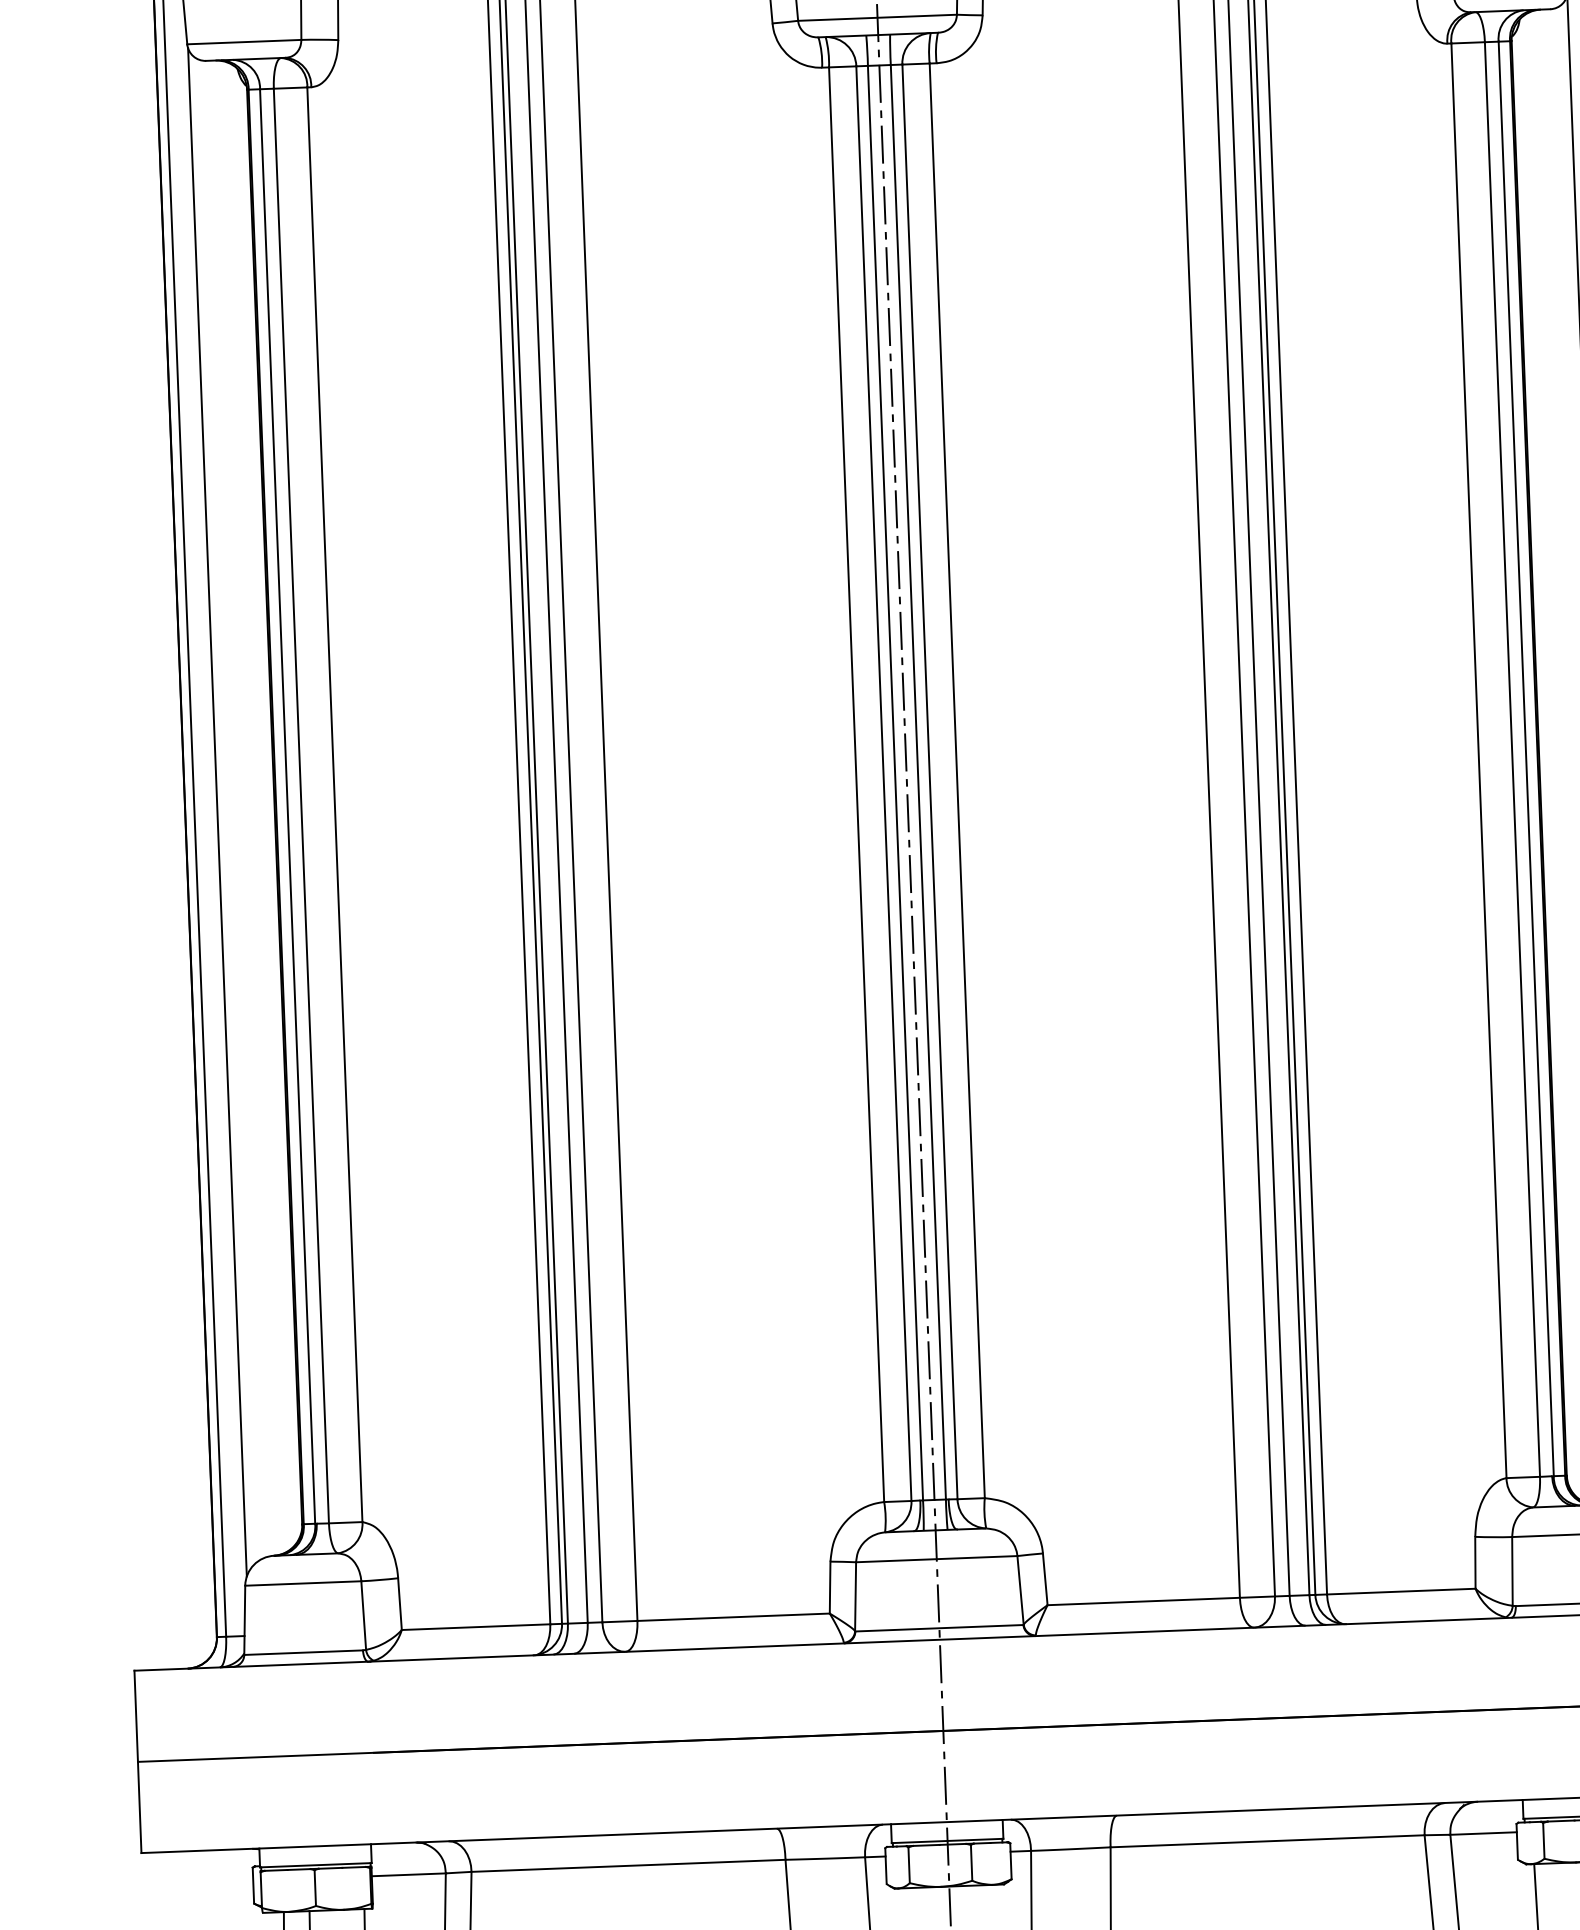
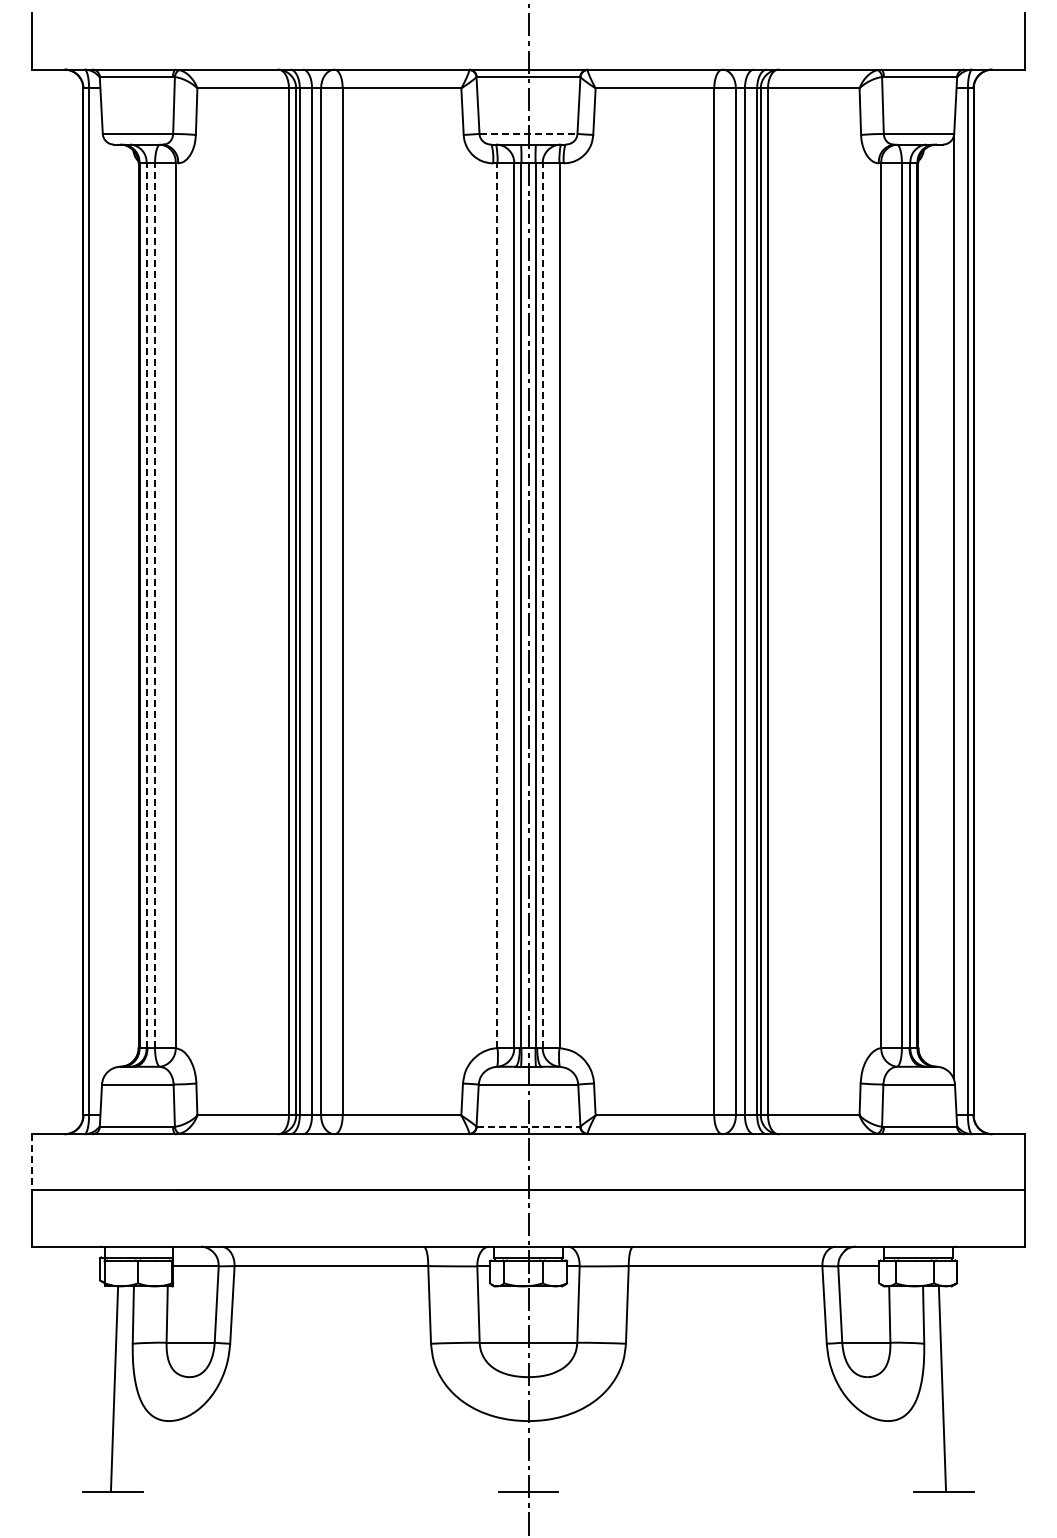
line: (877, 17) -> (528, 133), solid -> dashed
line: (929, 781) -> (542, 605), solid -> dashed
line: (856, 784) -> (497, 605), solid -> dashed
line: (302, 805) -> (155, 605), solid -> dashed
line: (287, 806) -> (146, 605), solid -> dashed
line: (217, 812) -> (103, 607), removed
line: (939, 1628) -> (528, 1127), solid -> dashed
line: (135, 1716) -> (31, 1162), solid -> dashed

